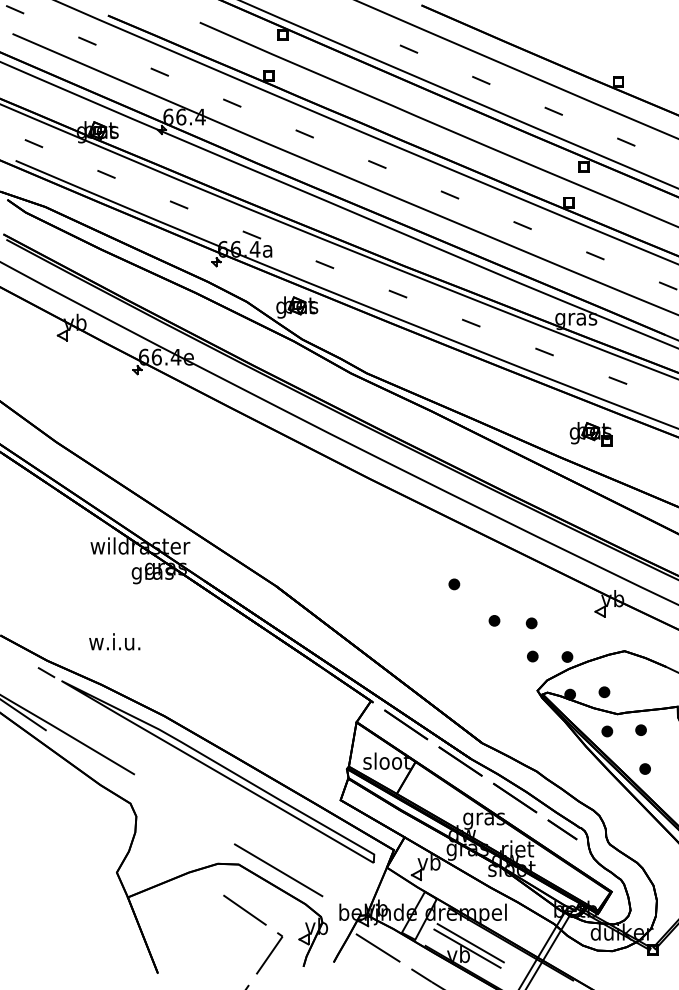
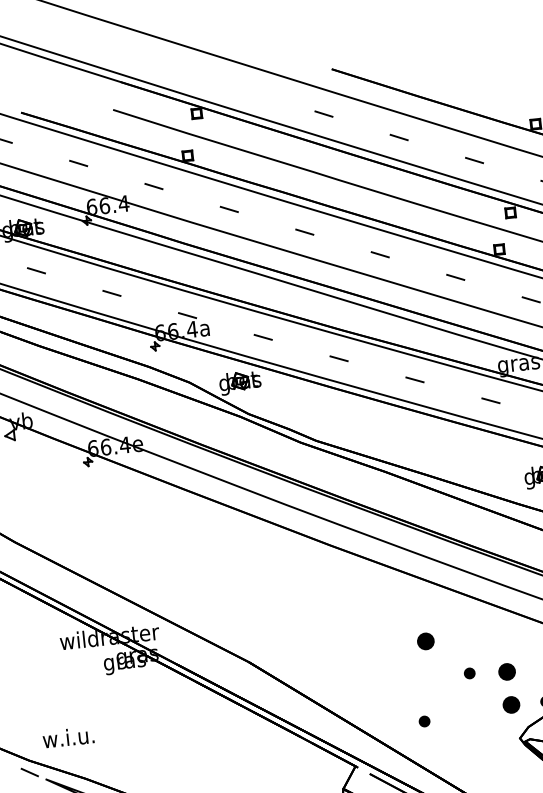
part: (454, 584) -> (426, 641), size x1.6
part: (531, 623) -> (506, 672), size x1.6
text: (114, 641) -> (68, 737), moved
part: (532, 656) -> (511, 704), size x1.6
part: (444, 663) -> (424, 721), added

